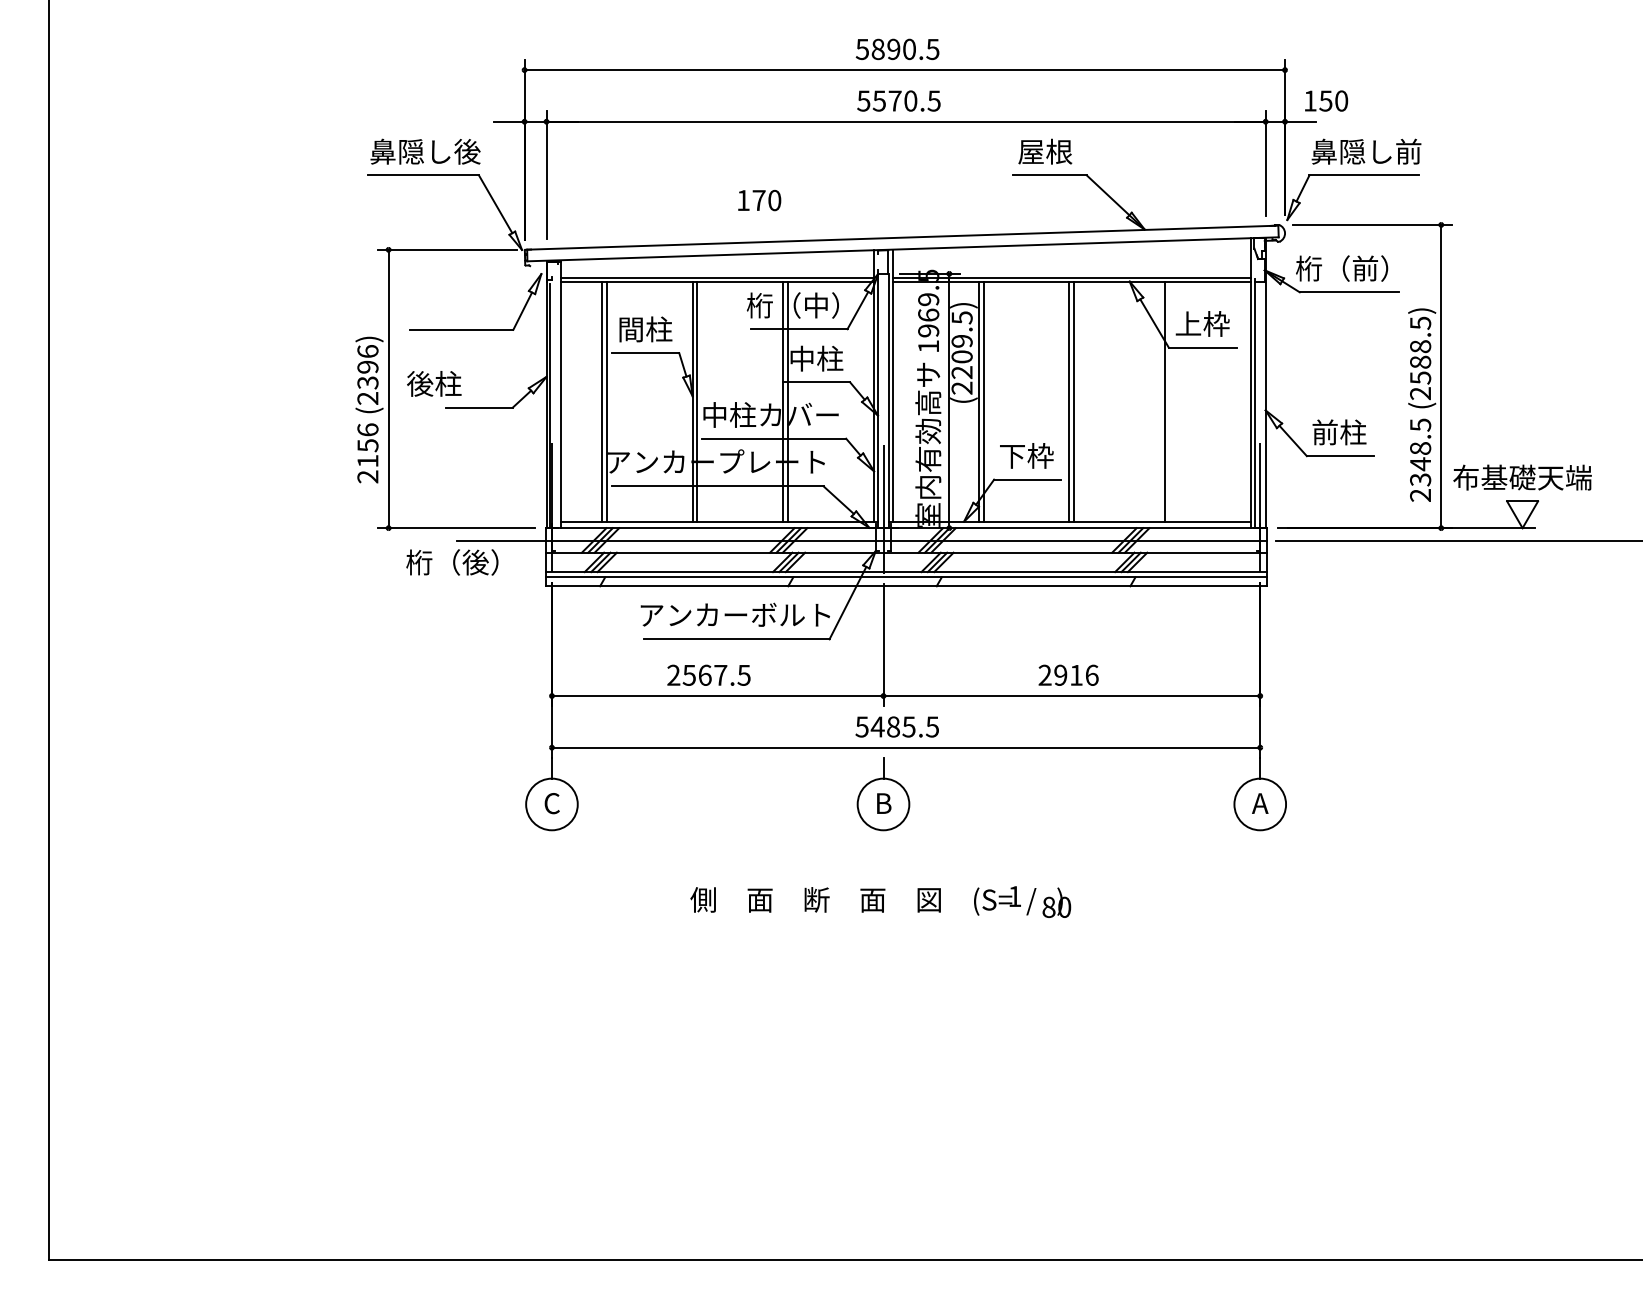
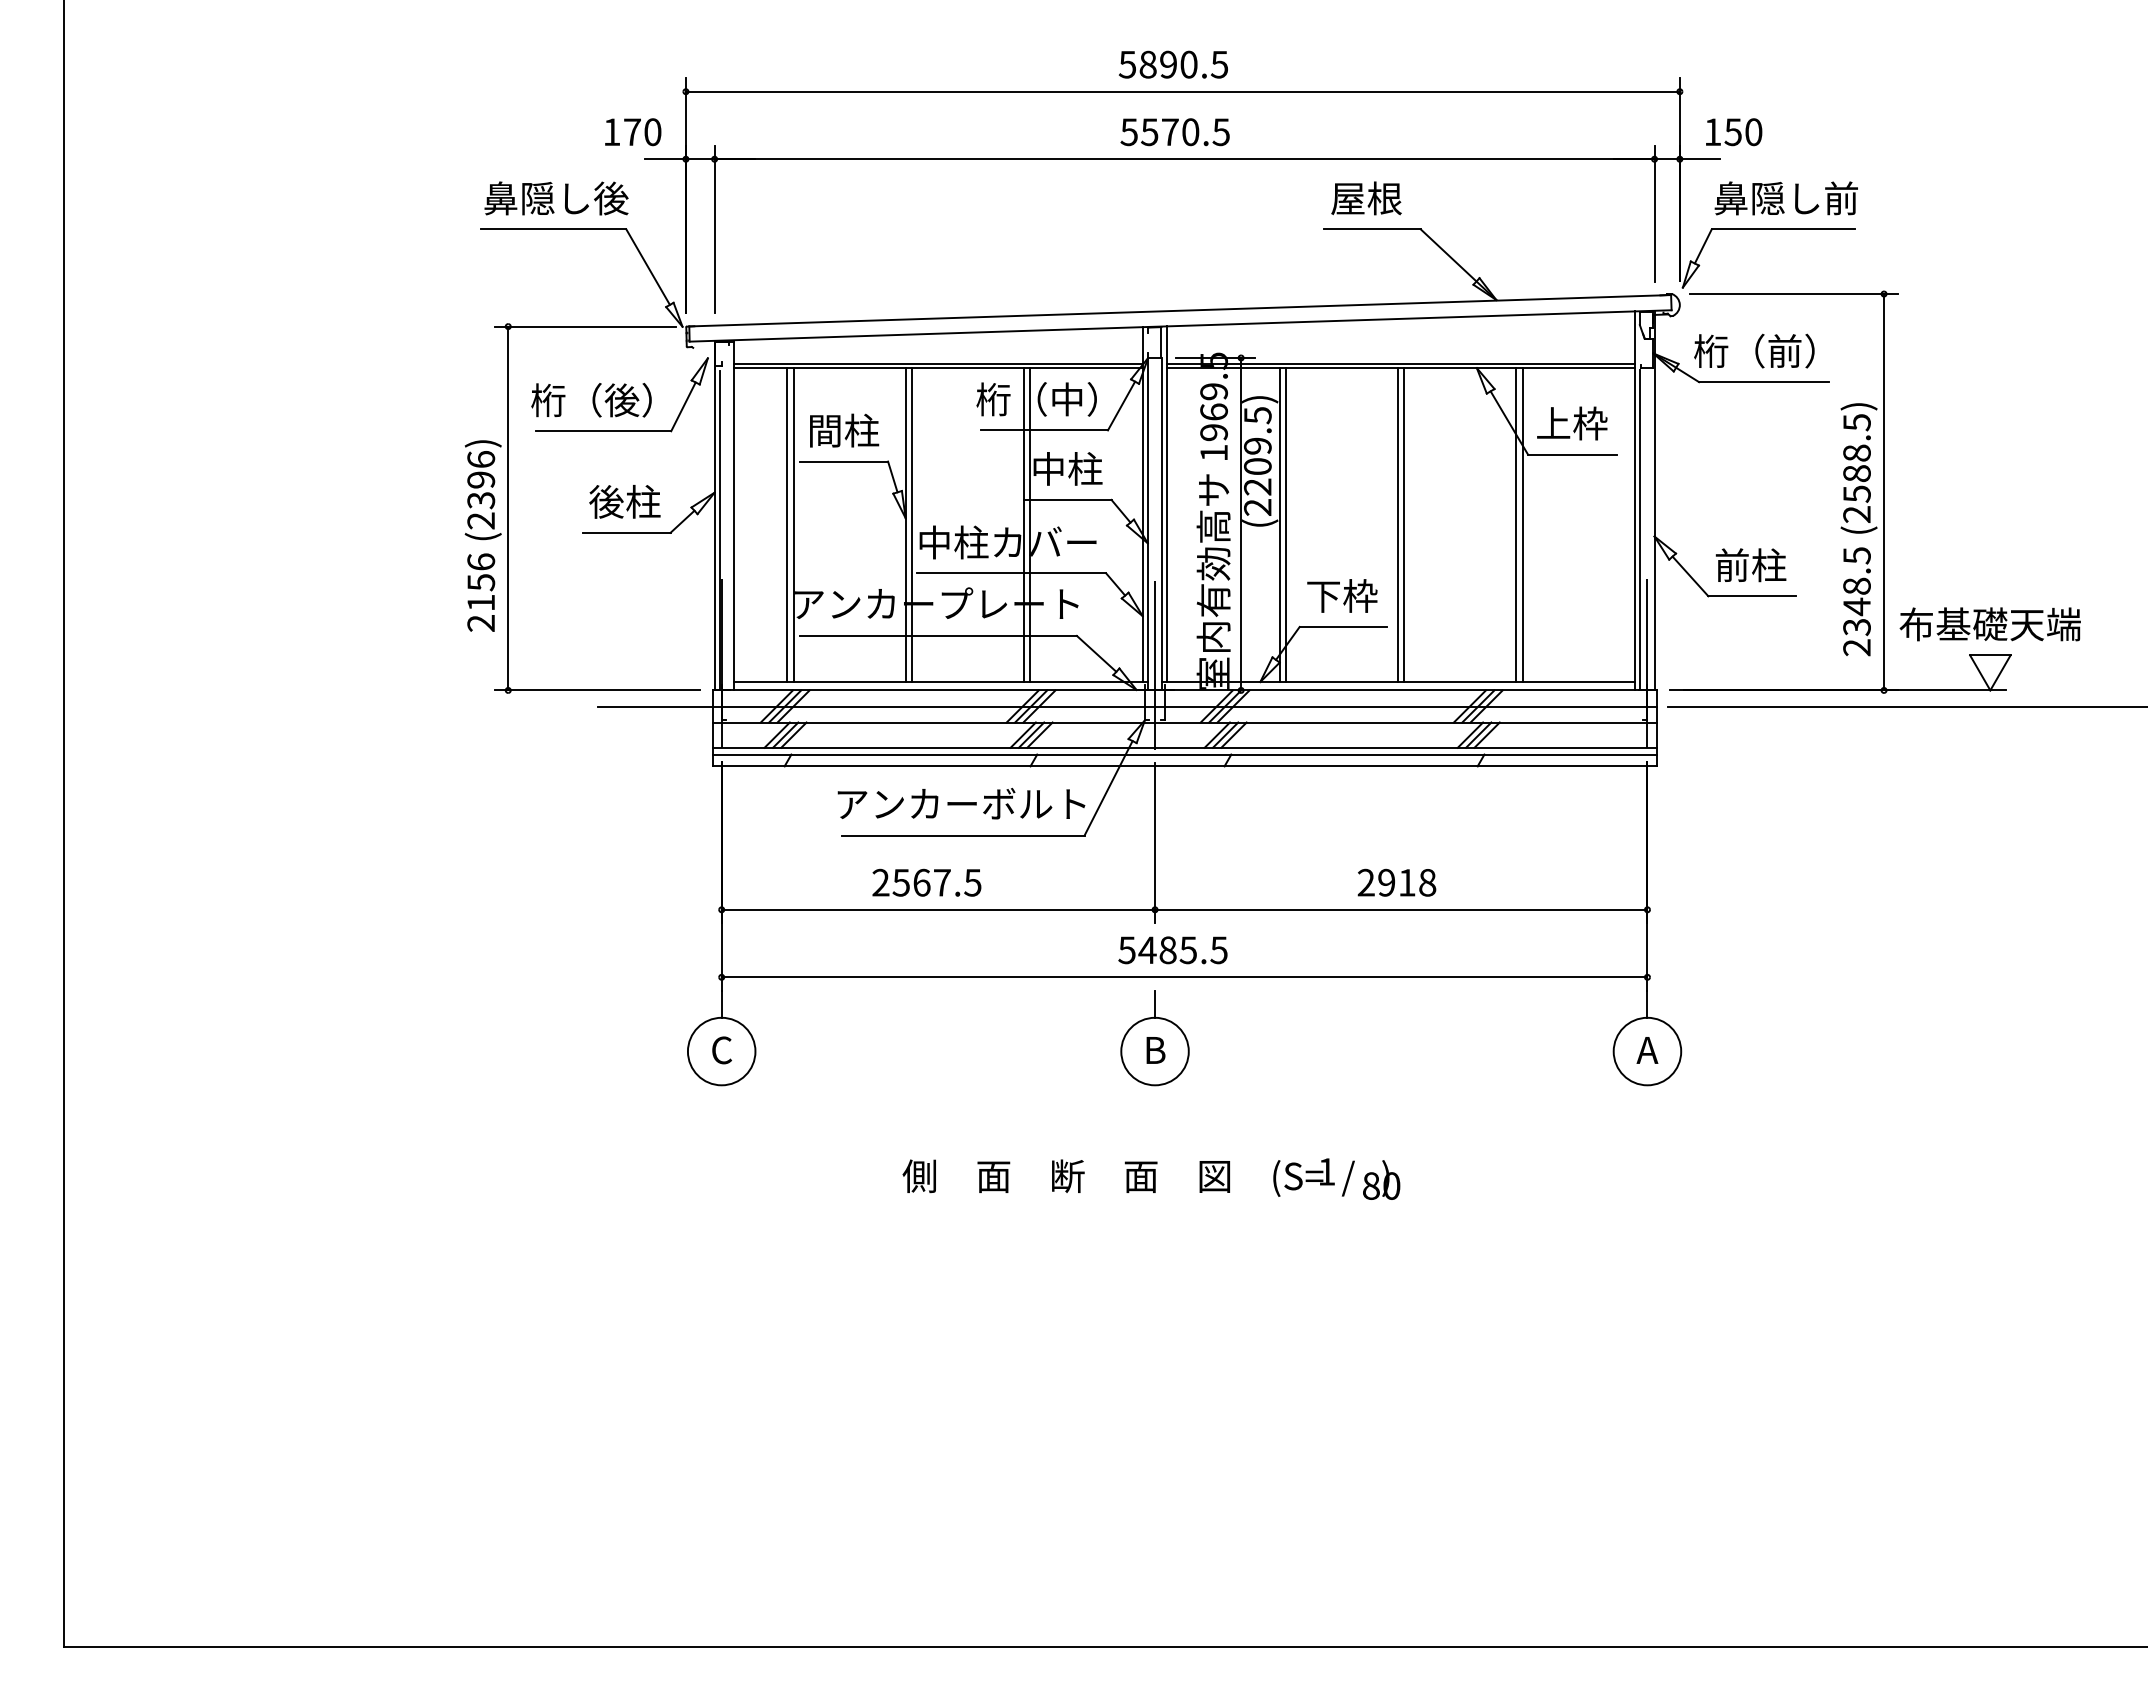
text: (759, 200) -> (633, 132), moved
text: (433, 383) -> (624, 501), moved
line: (1160, 401) -> (1516, 525), added
text: (452, 562) -> (591, 400), moved
text: (1091, 675) -> (1427, 882), 2916 -> 2918

